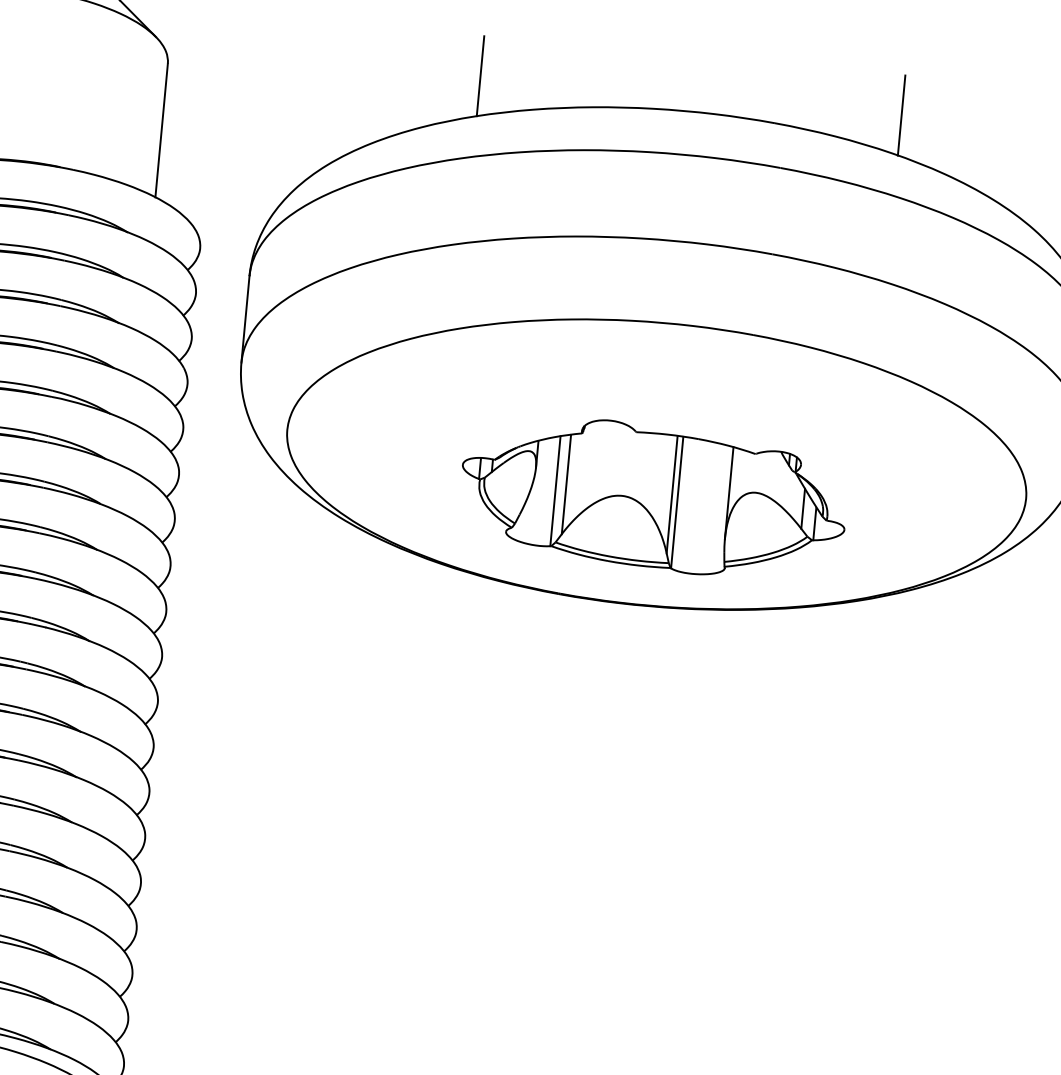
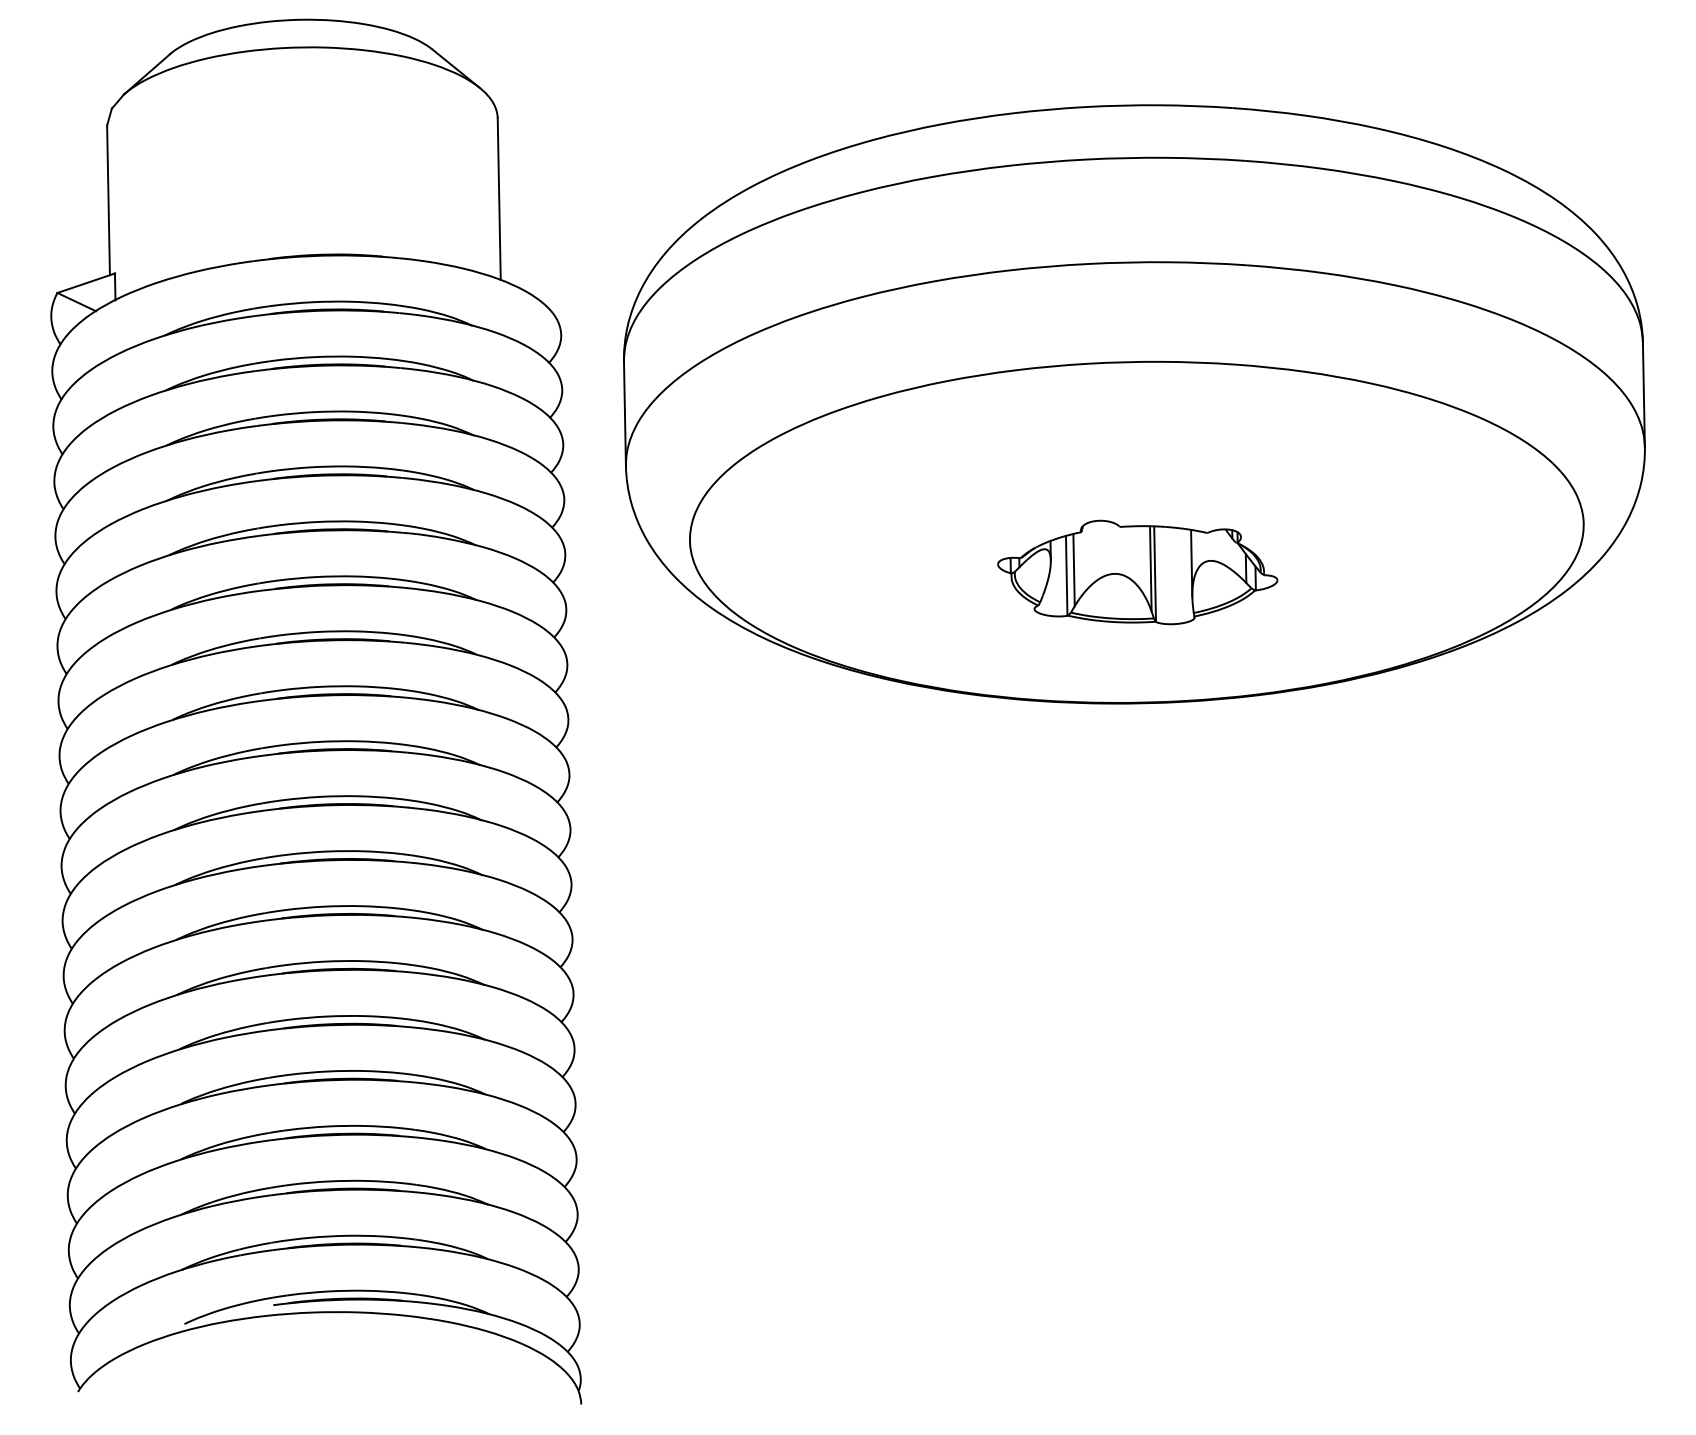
line: (480, 76) -> (873, 91), removed
line: (901, 115) -> (1383, 81), removed
part: (653, 497) -> (1137, 572), size x0.6

